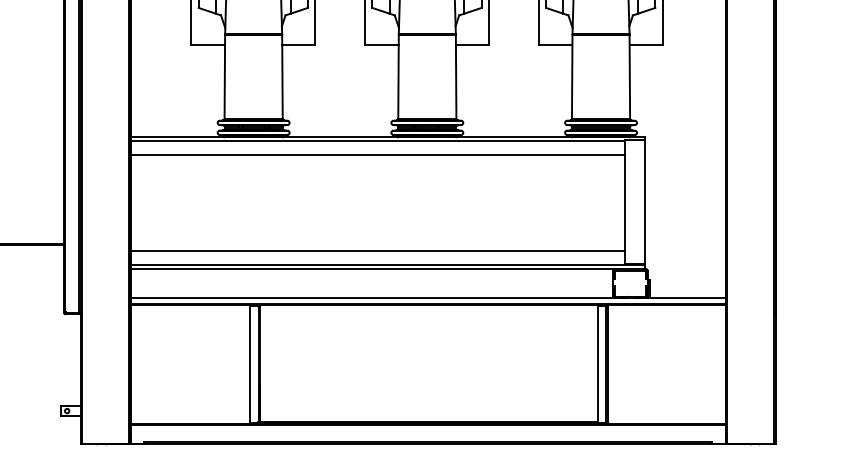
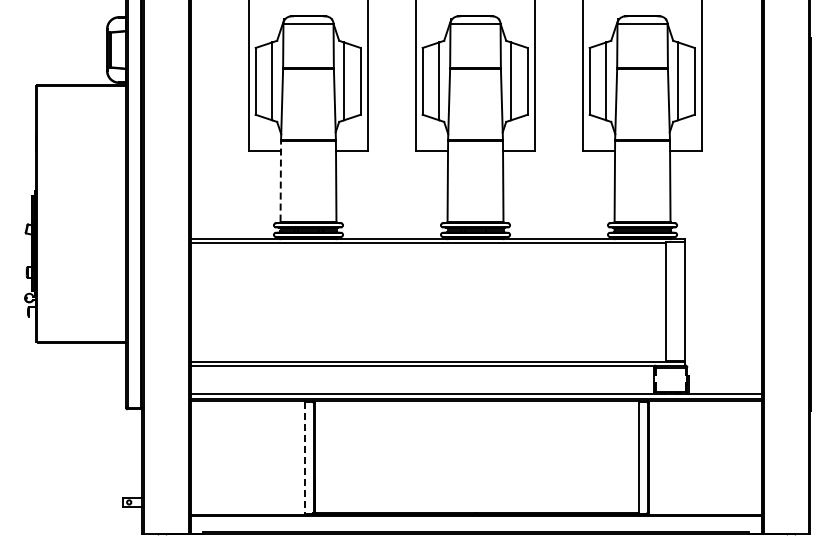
line: (224, 76) -> (280, 180), solid -> dashed
line: (377, 154) -> (427, 255), removed
line: (377, 251) -> (427, 348), removed
line: (250, 365) -> (305, 458), solid -> dashed

